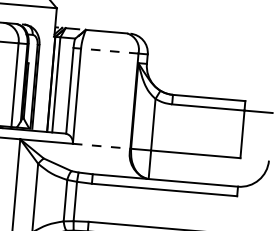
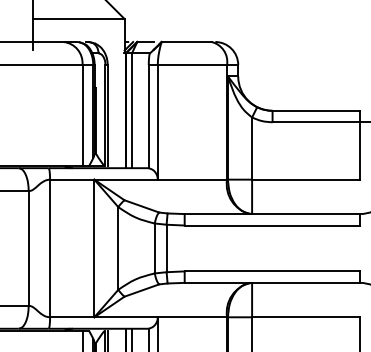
line: (109, 50) -> (192, 64), dashed -> solid
line: (101, 146) -> (192, 179), dashed -> solid

